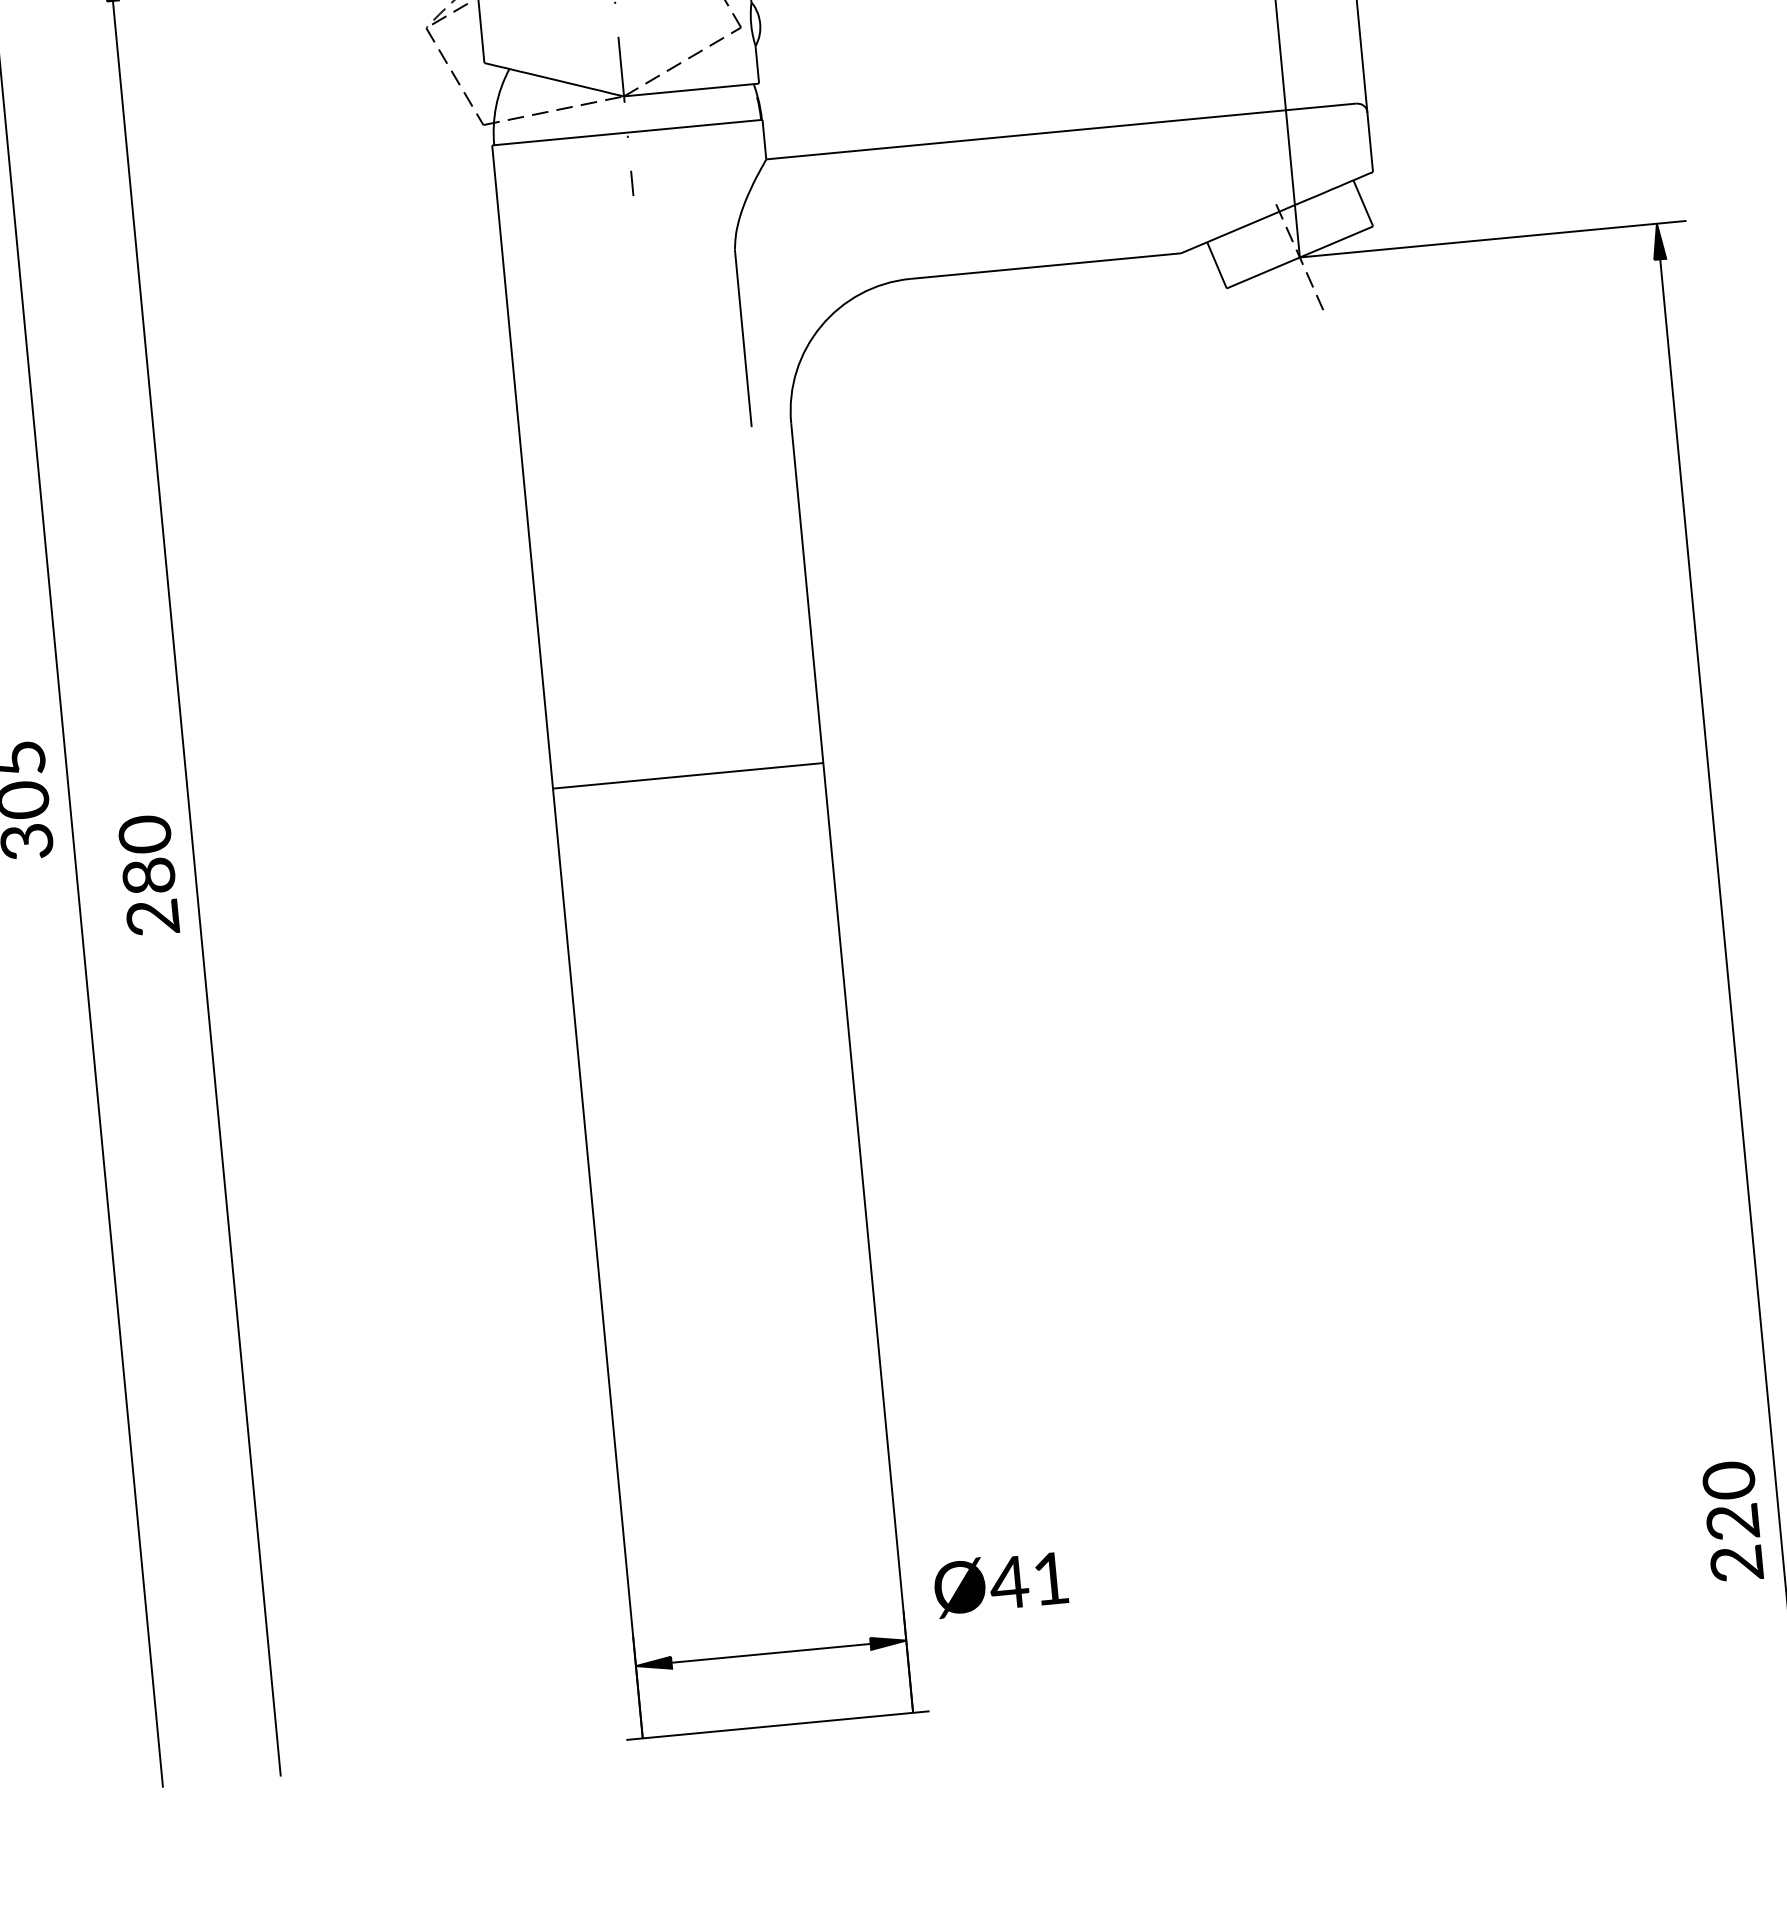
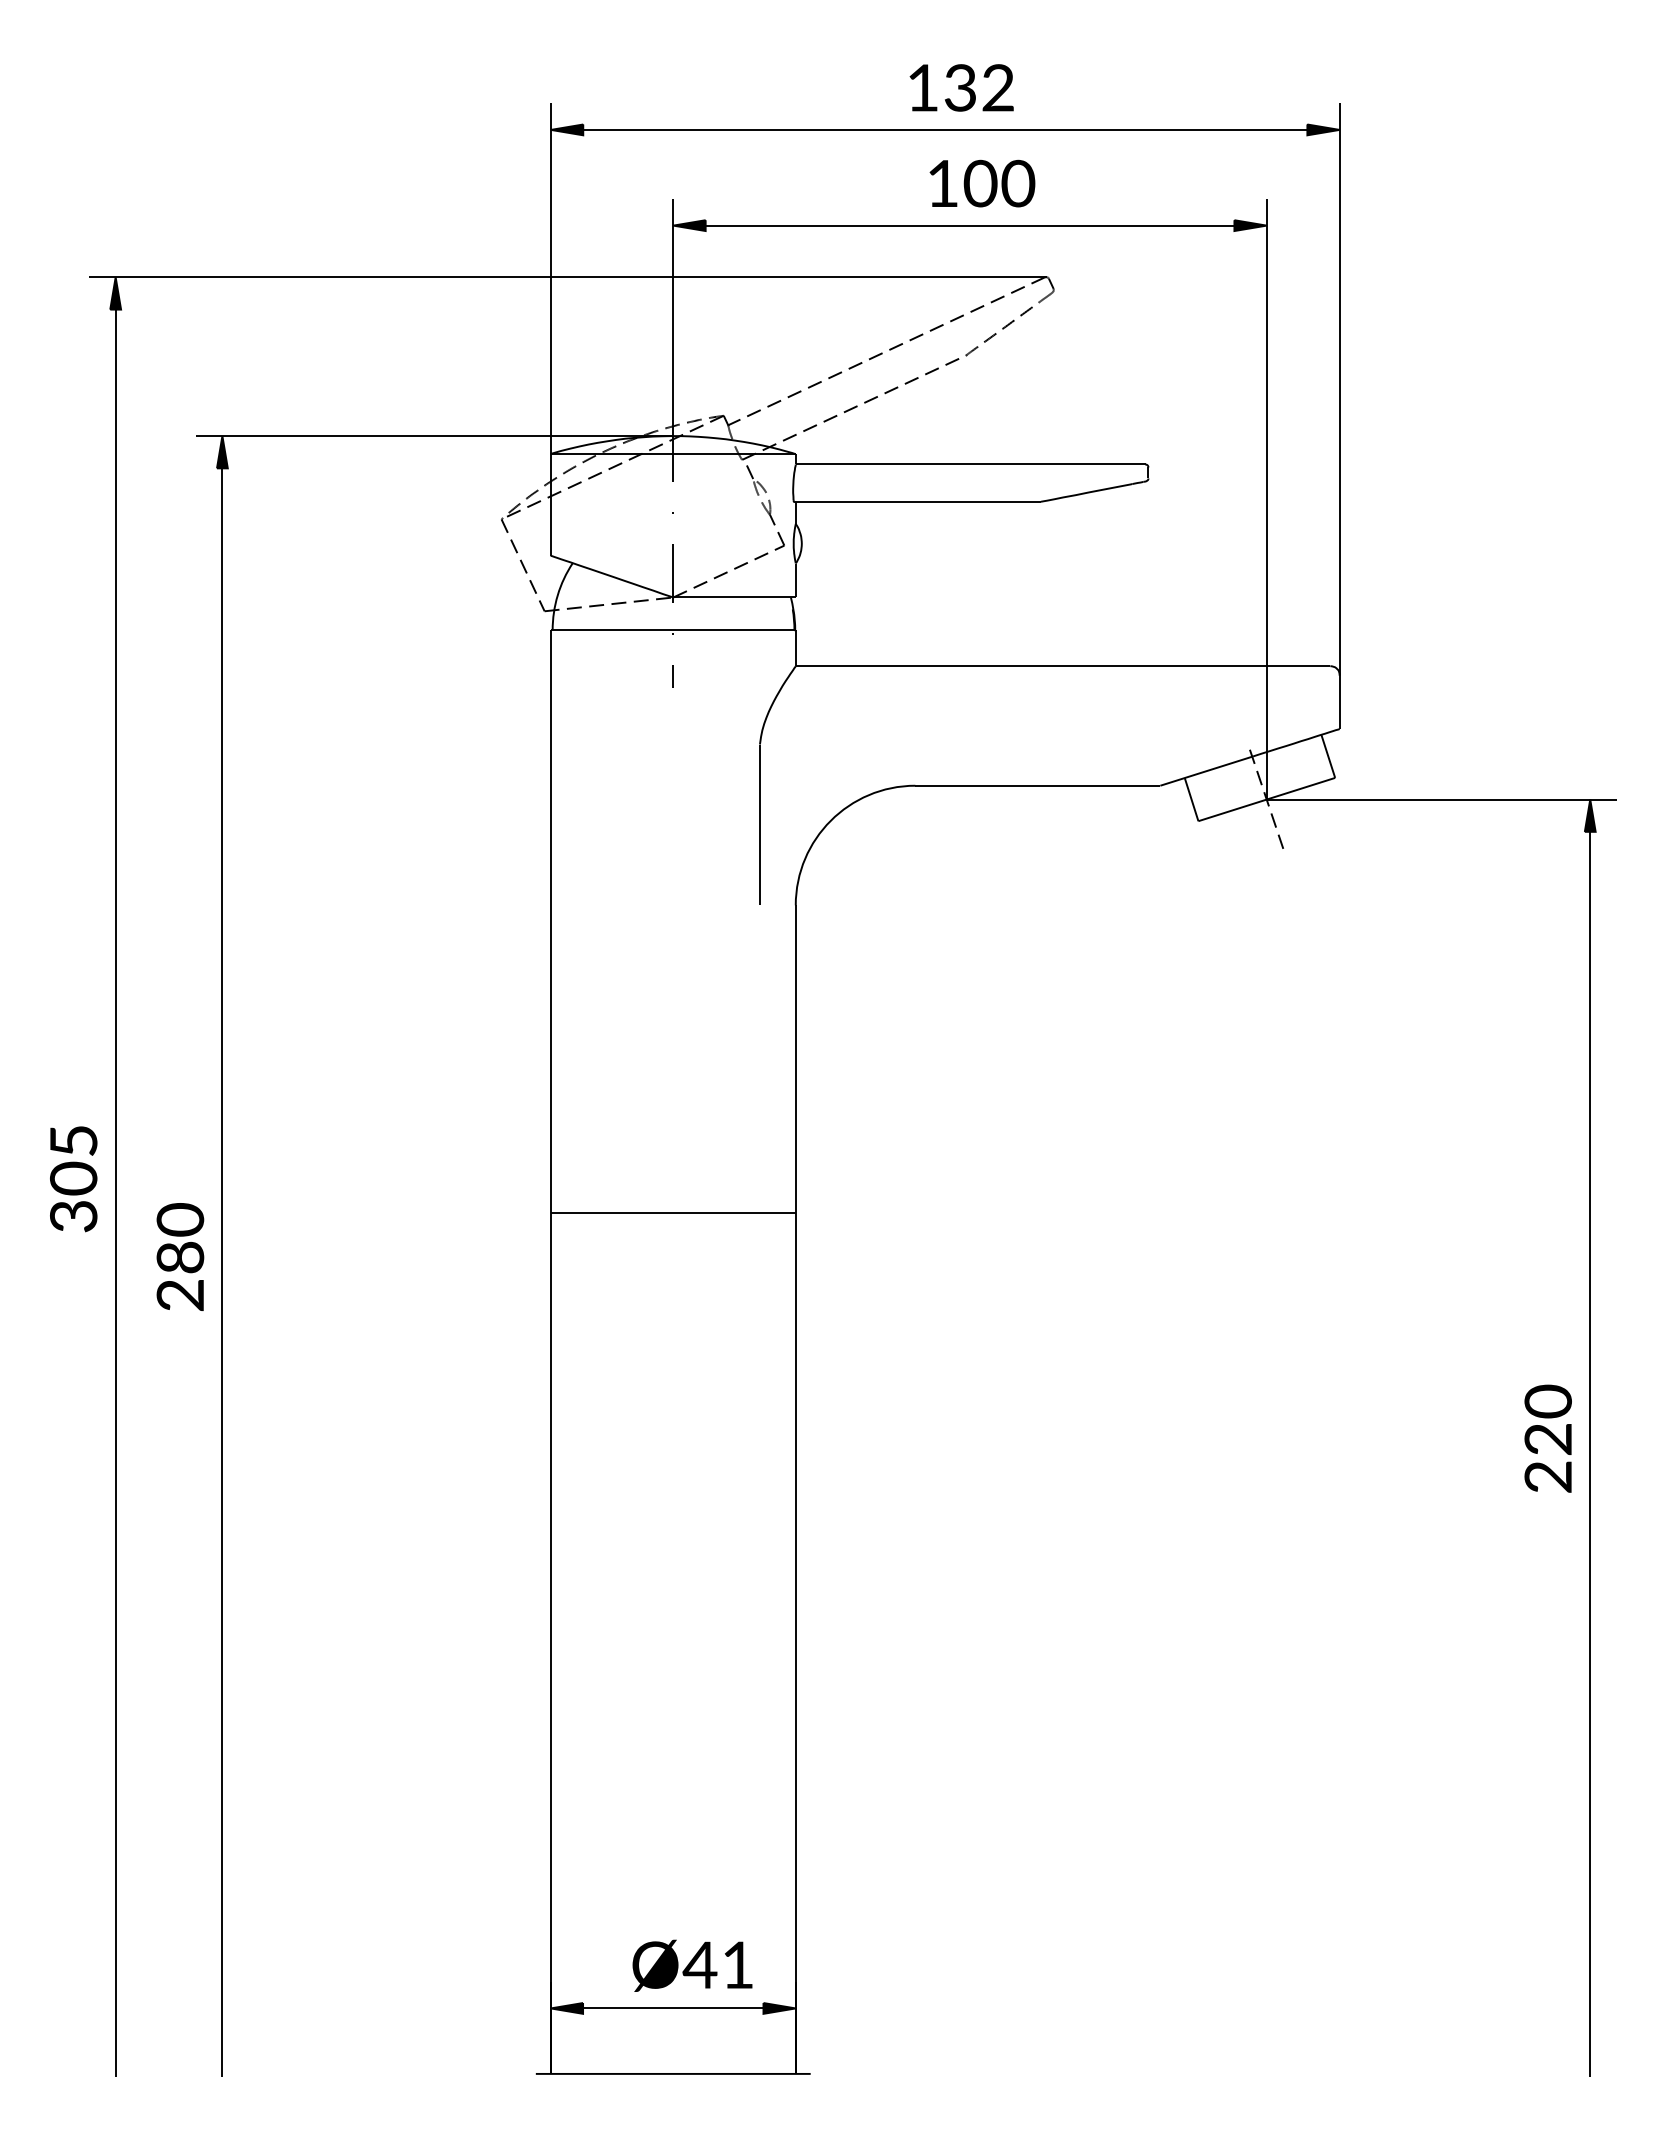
text: (1731, 1521) -> (1547, 1438), moved
text: (1000, 1583) -> (692, 1965), moved

